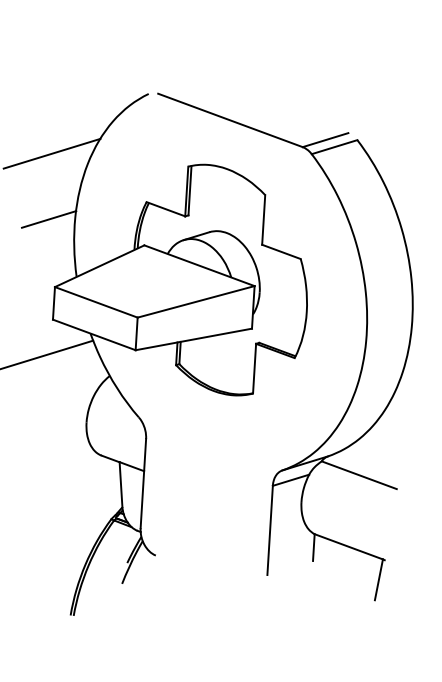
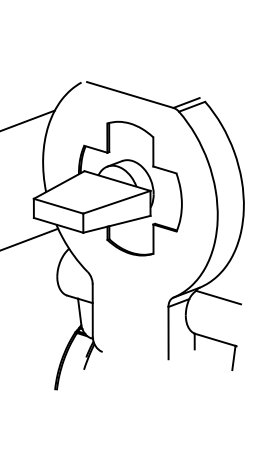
line: (48, 219) -> (27, 159), removed

